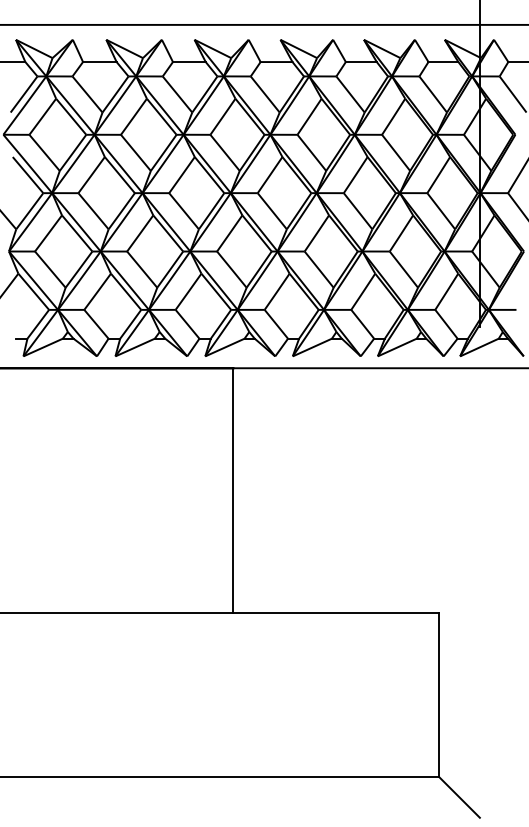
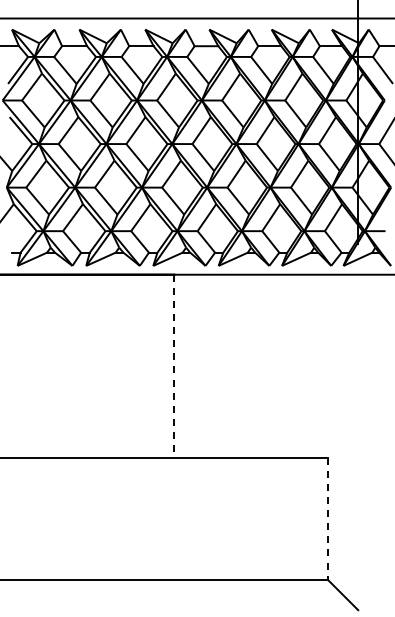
line: (233, 491) -> (174, 366), solid -> dashed
line: (438, 696) -> (327, 519), solid -> dashed

